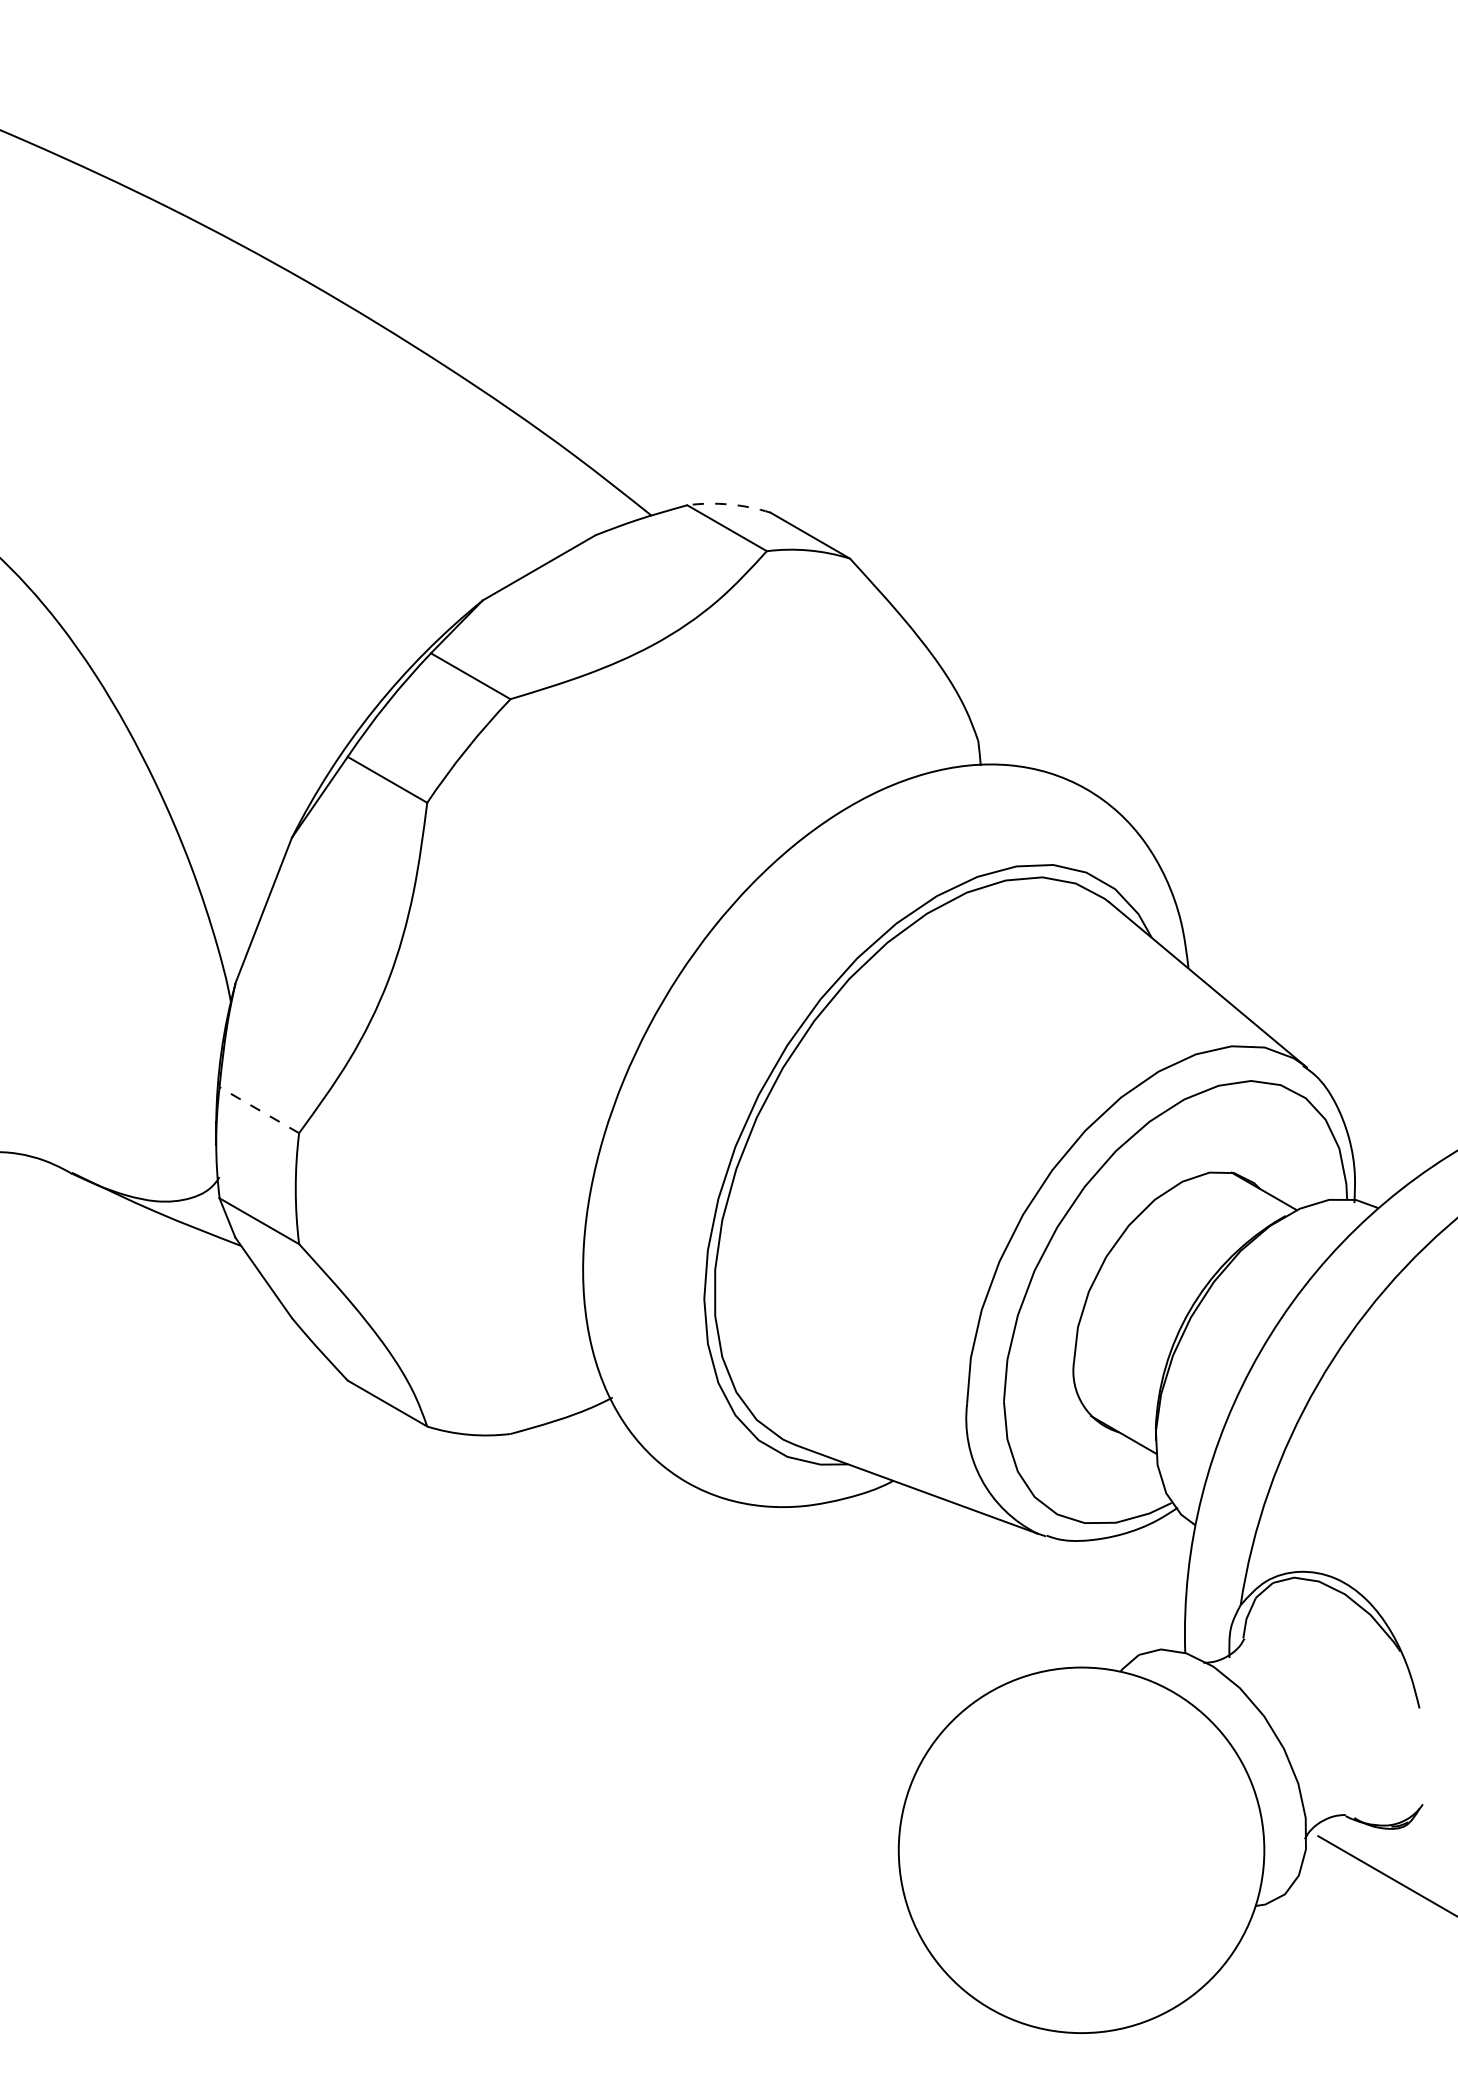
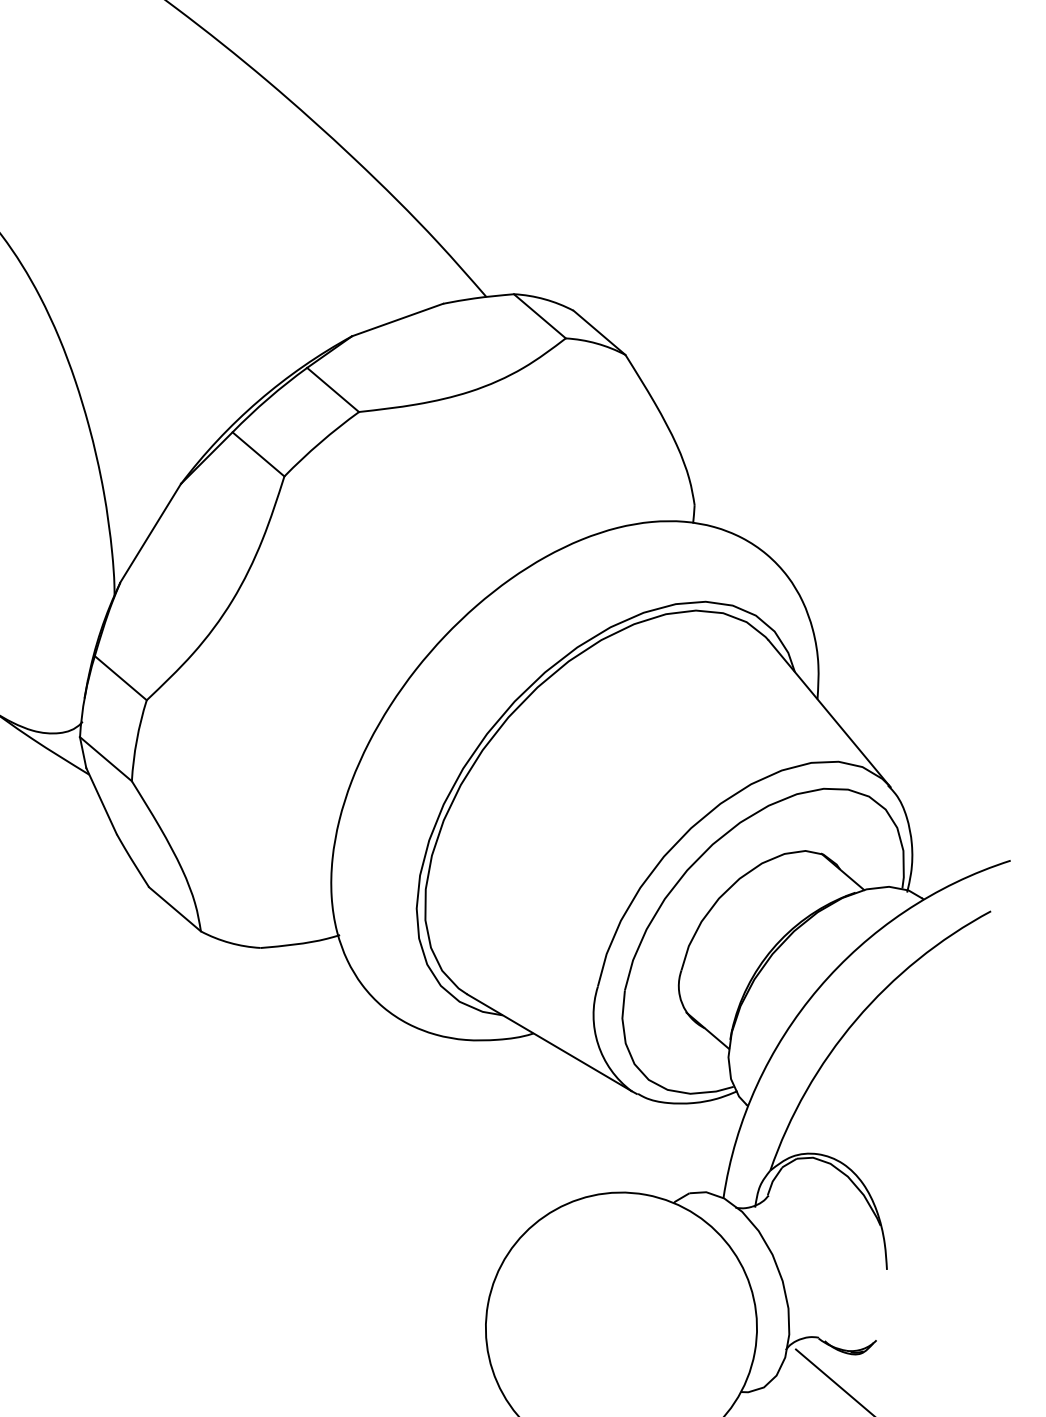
arc: (729, 504) -> (544, 299), dashed -> solid
line: (259, 1110) -> (120, 678), dashed -> solid

